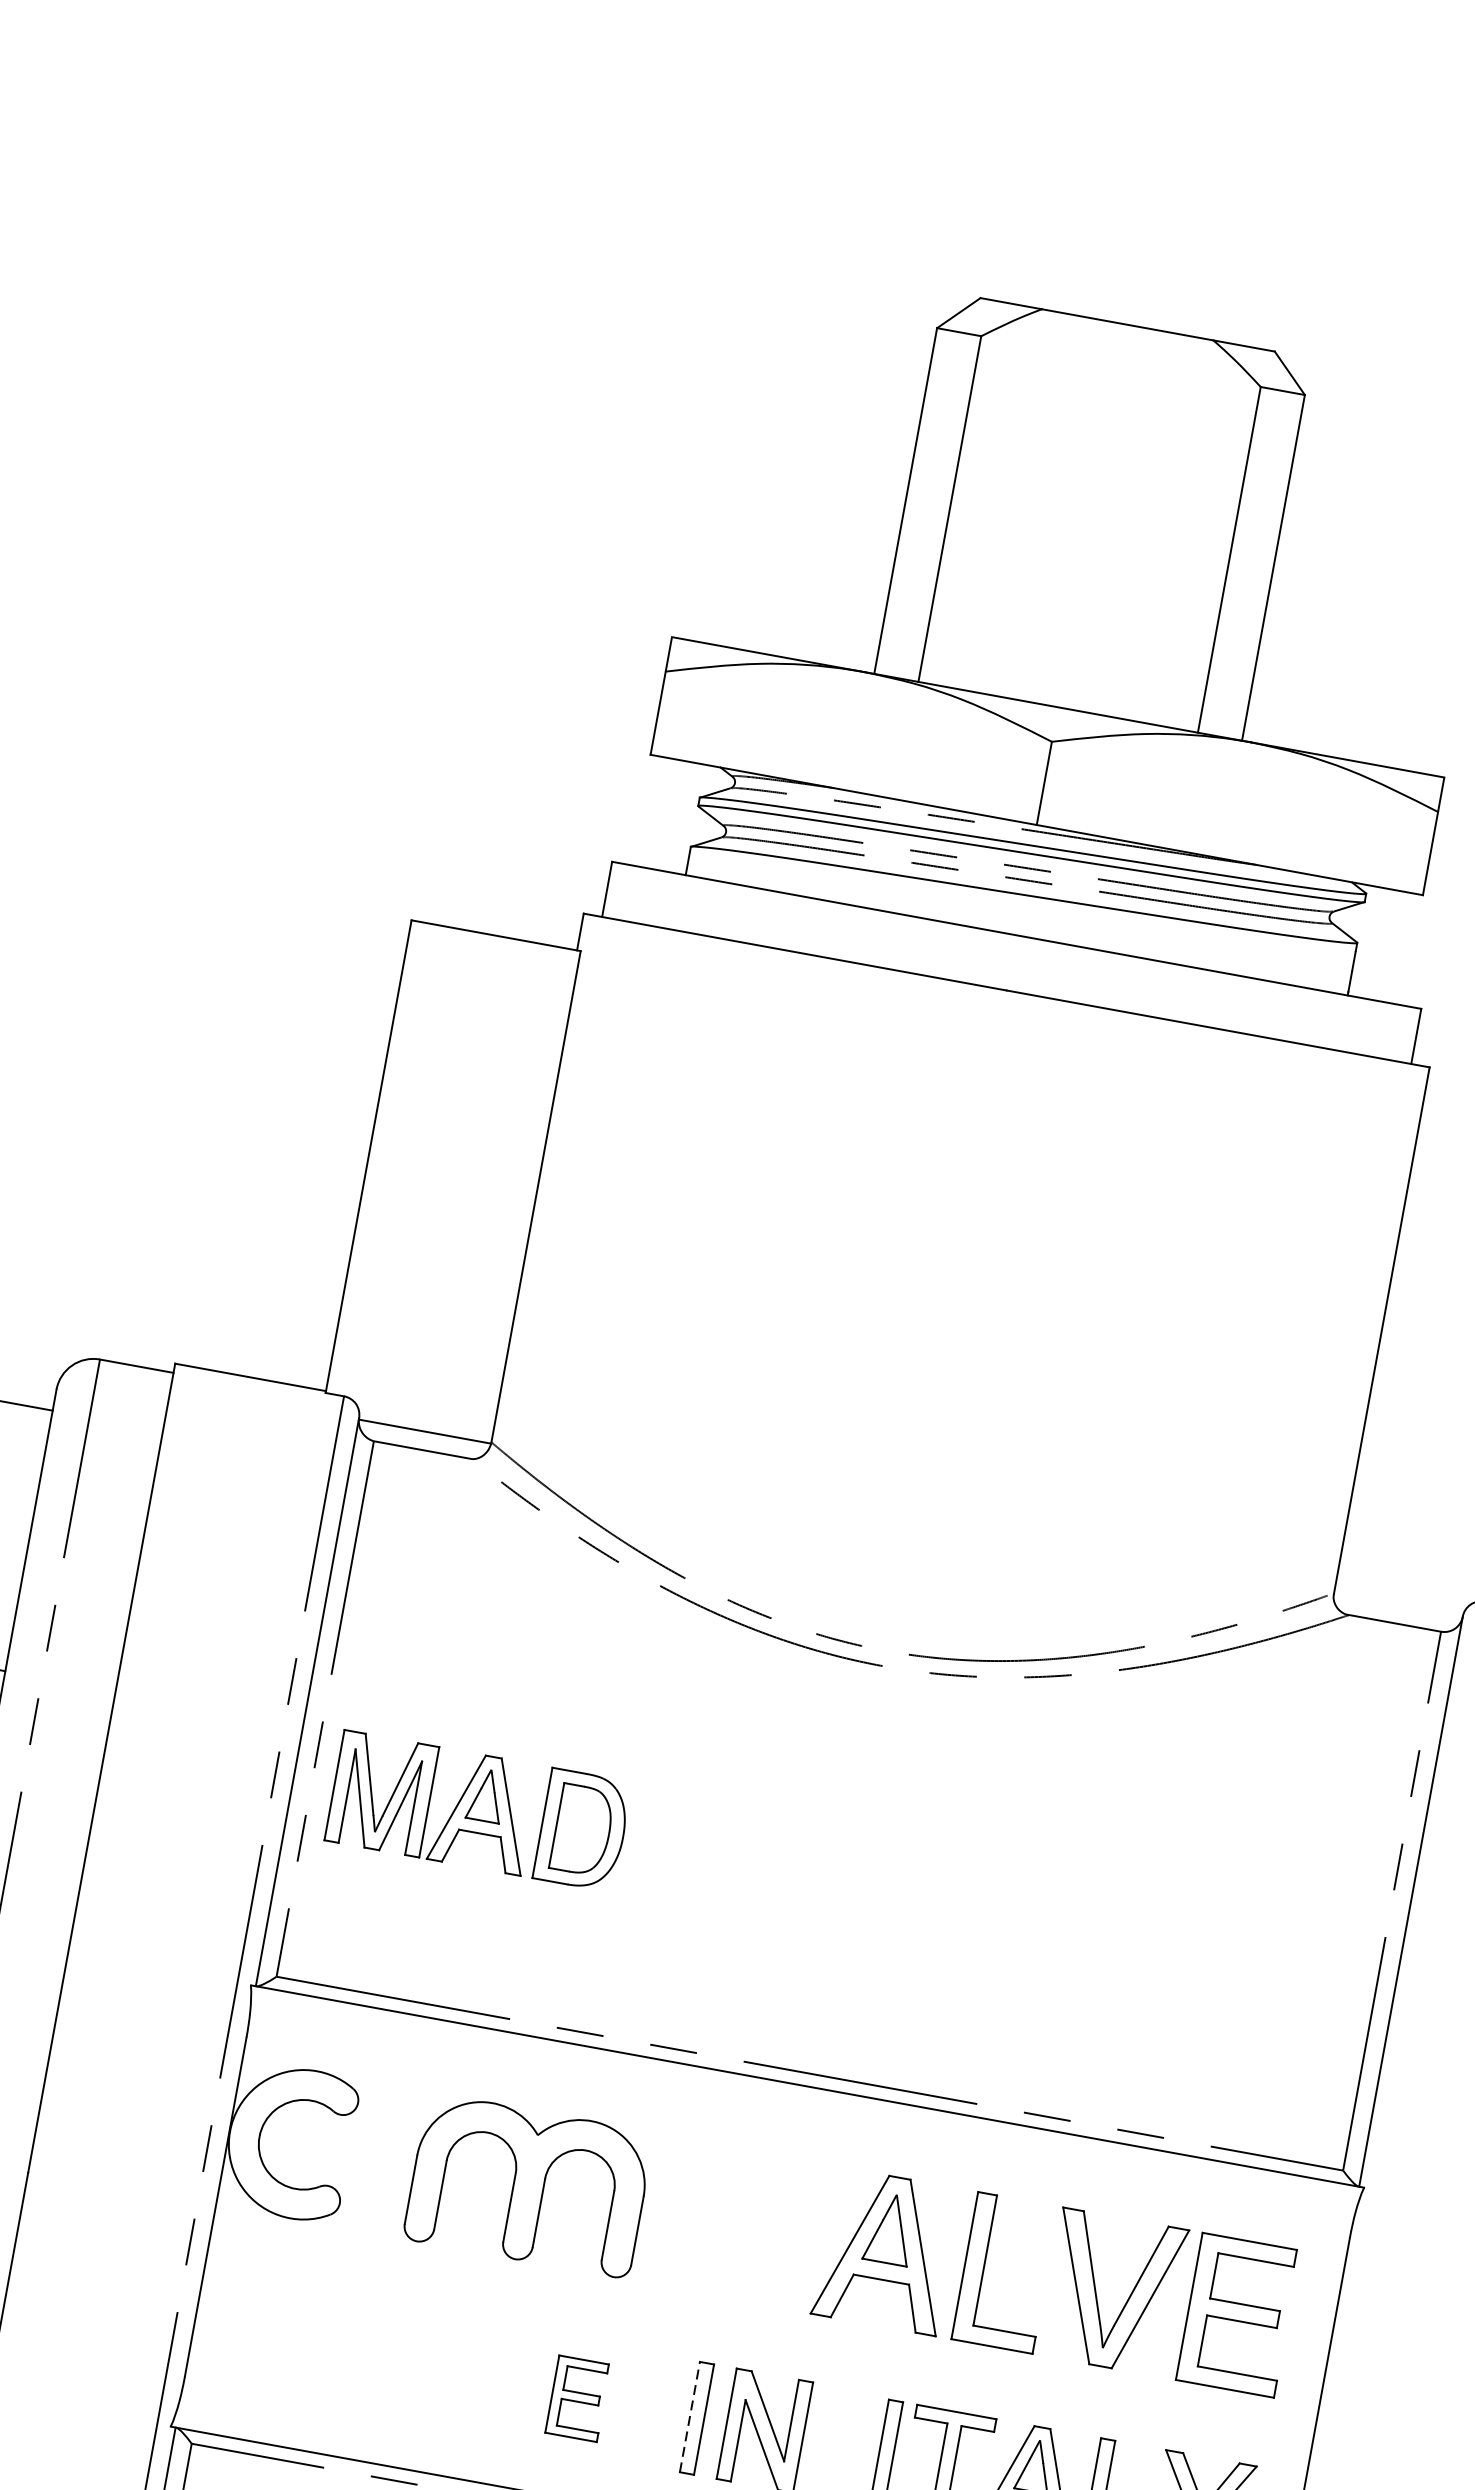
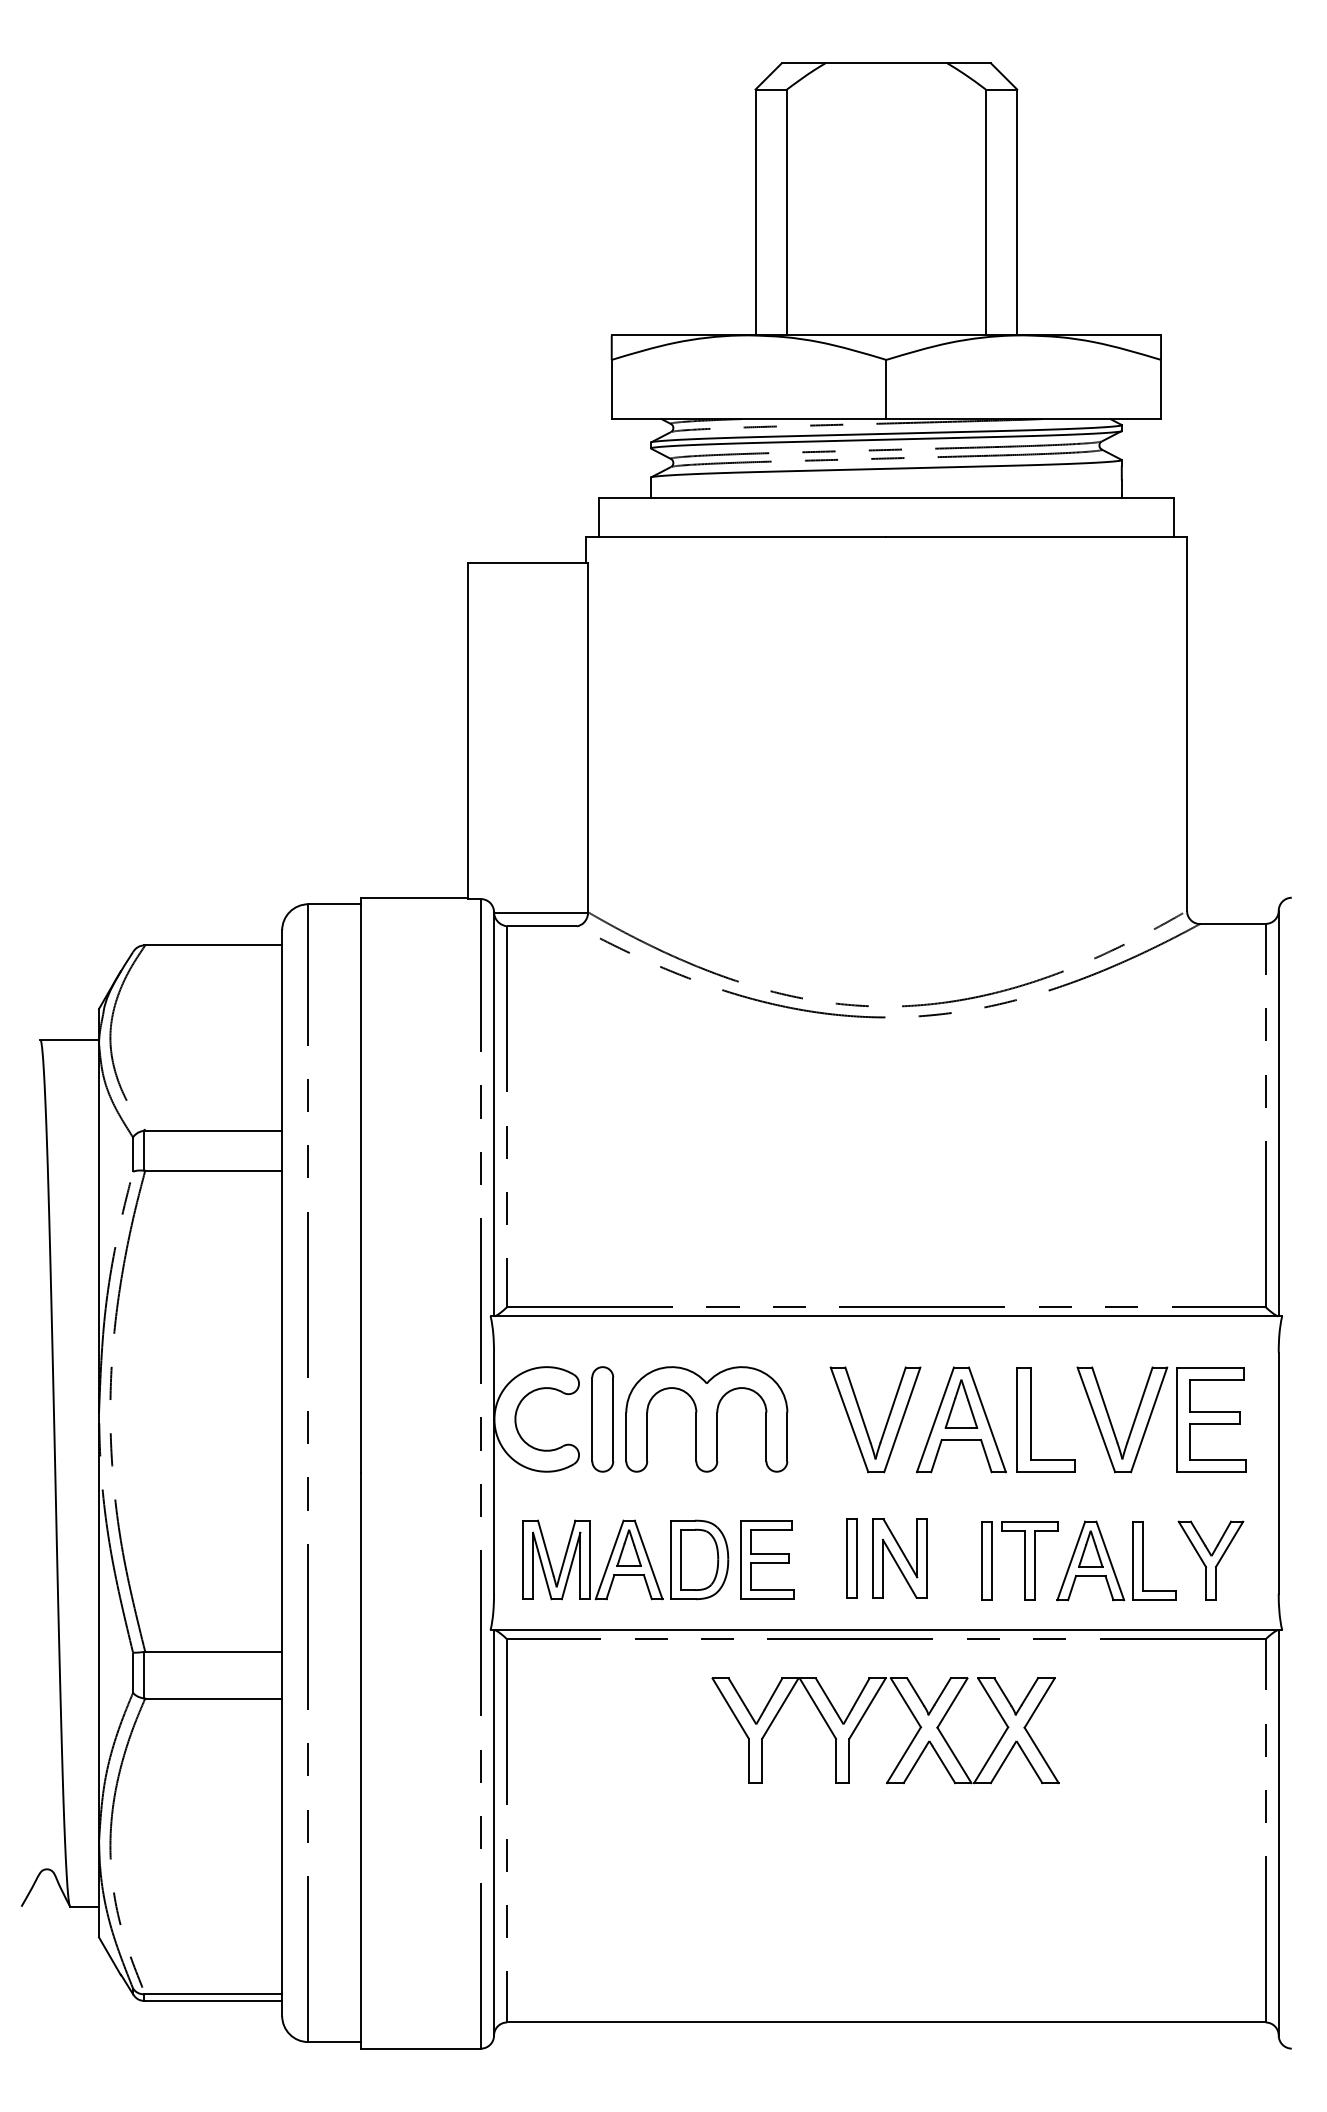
part: (478, 1810) -> (625, 1559), moved
part: (381, 2159) -> (602, 1419), added
part: (750, 2231) -> (865, 1423), added
part: (578, 2398) -> (767, 1559), size x1.43
line: (689, 2416) -> (846, 1558), dashed -> solid

